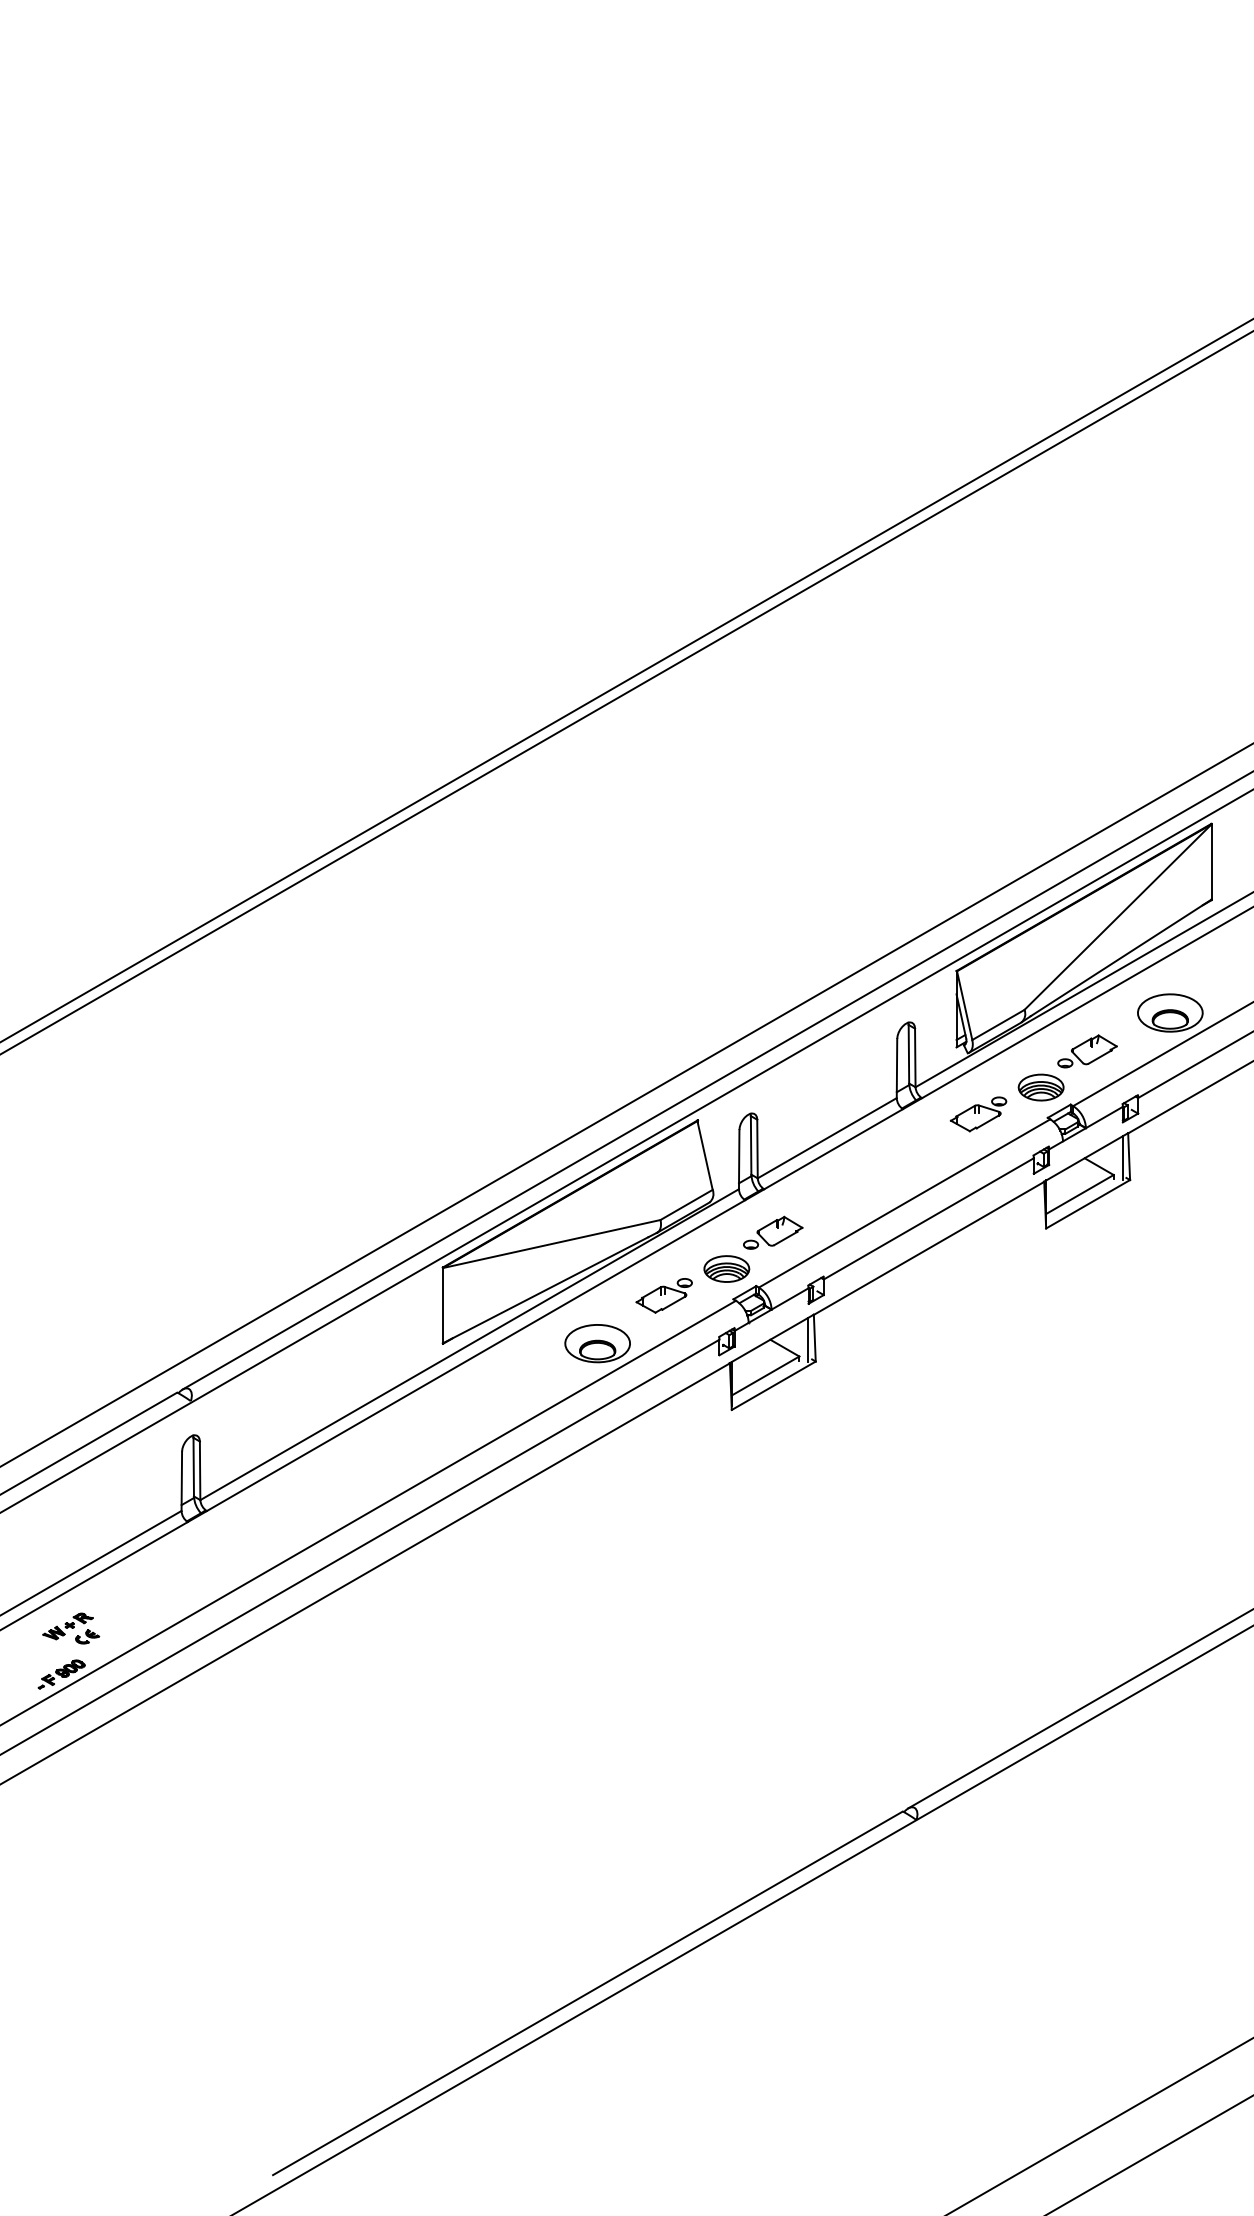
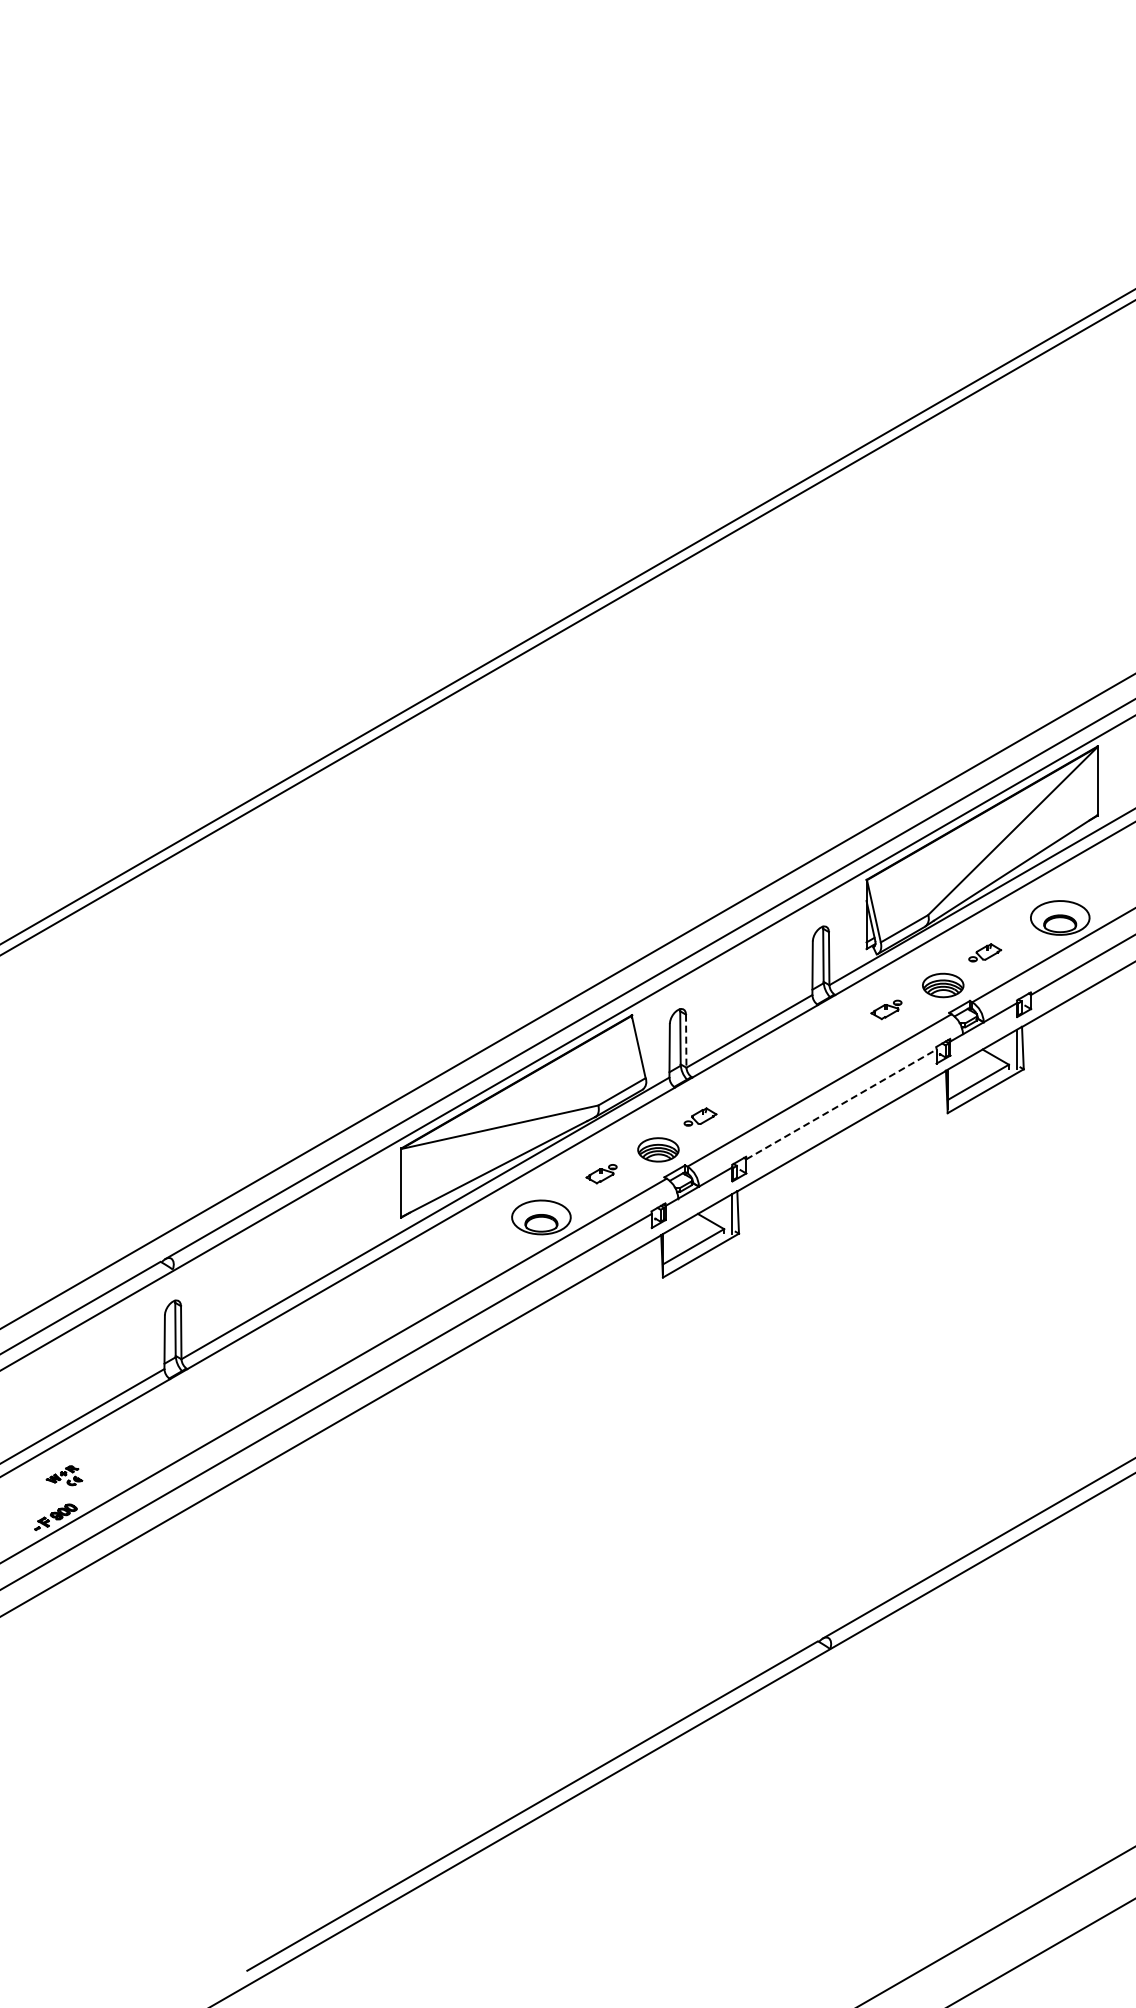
part: (1086, 1051) -> (984, 952), size x0.6
part: (978, 1114) -> (886, 1009), size x0.6
line: (757, 1149) -> (686, 1041), solid -> dashed
line: (928, 1218) -> (841, 1104), solid -> dashed
part: (773, 1232) -> (700, 1116), size x0.6
part: (663, 1295) -> (601, 1173), size x0.6
part: (71, 1628) -> (64, 1475), size x0.7

